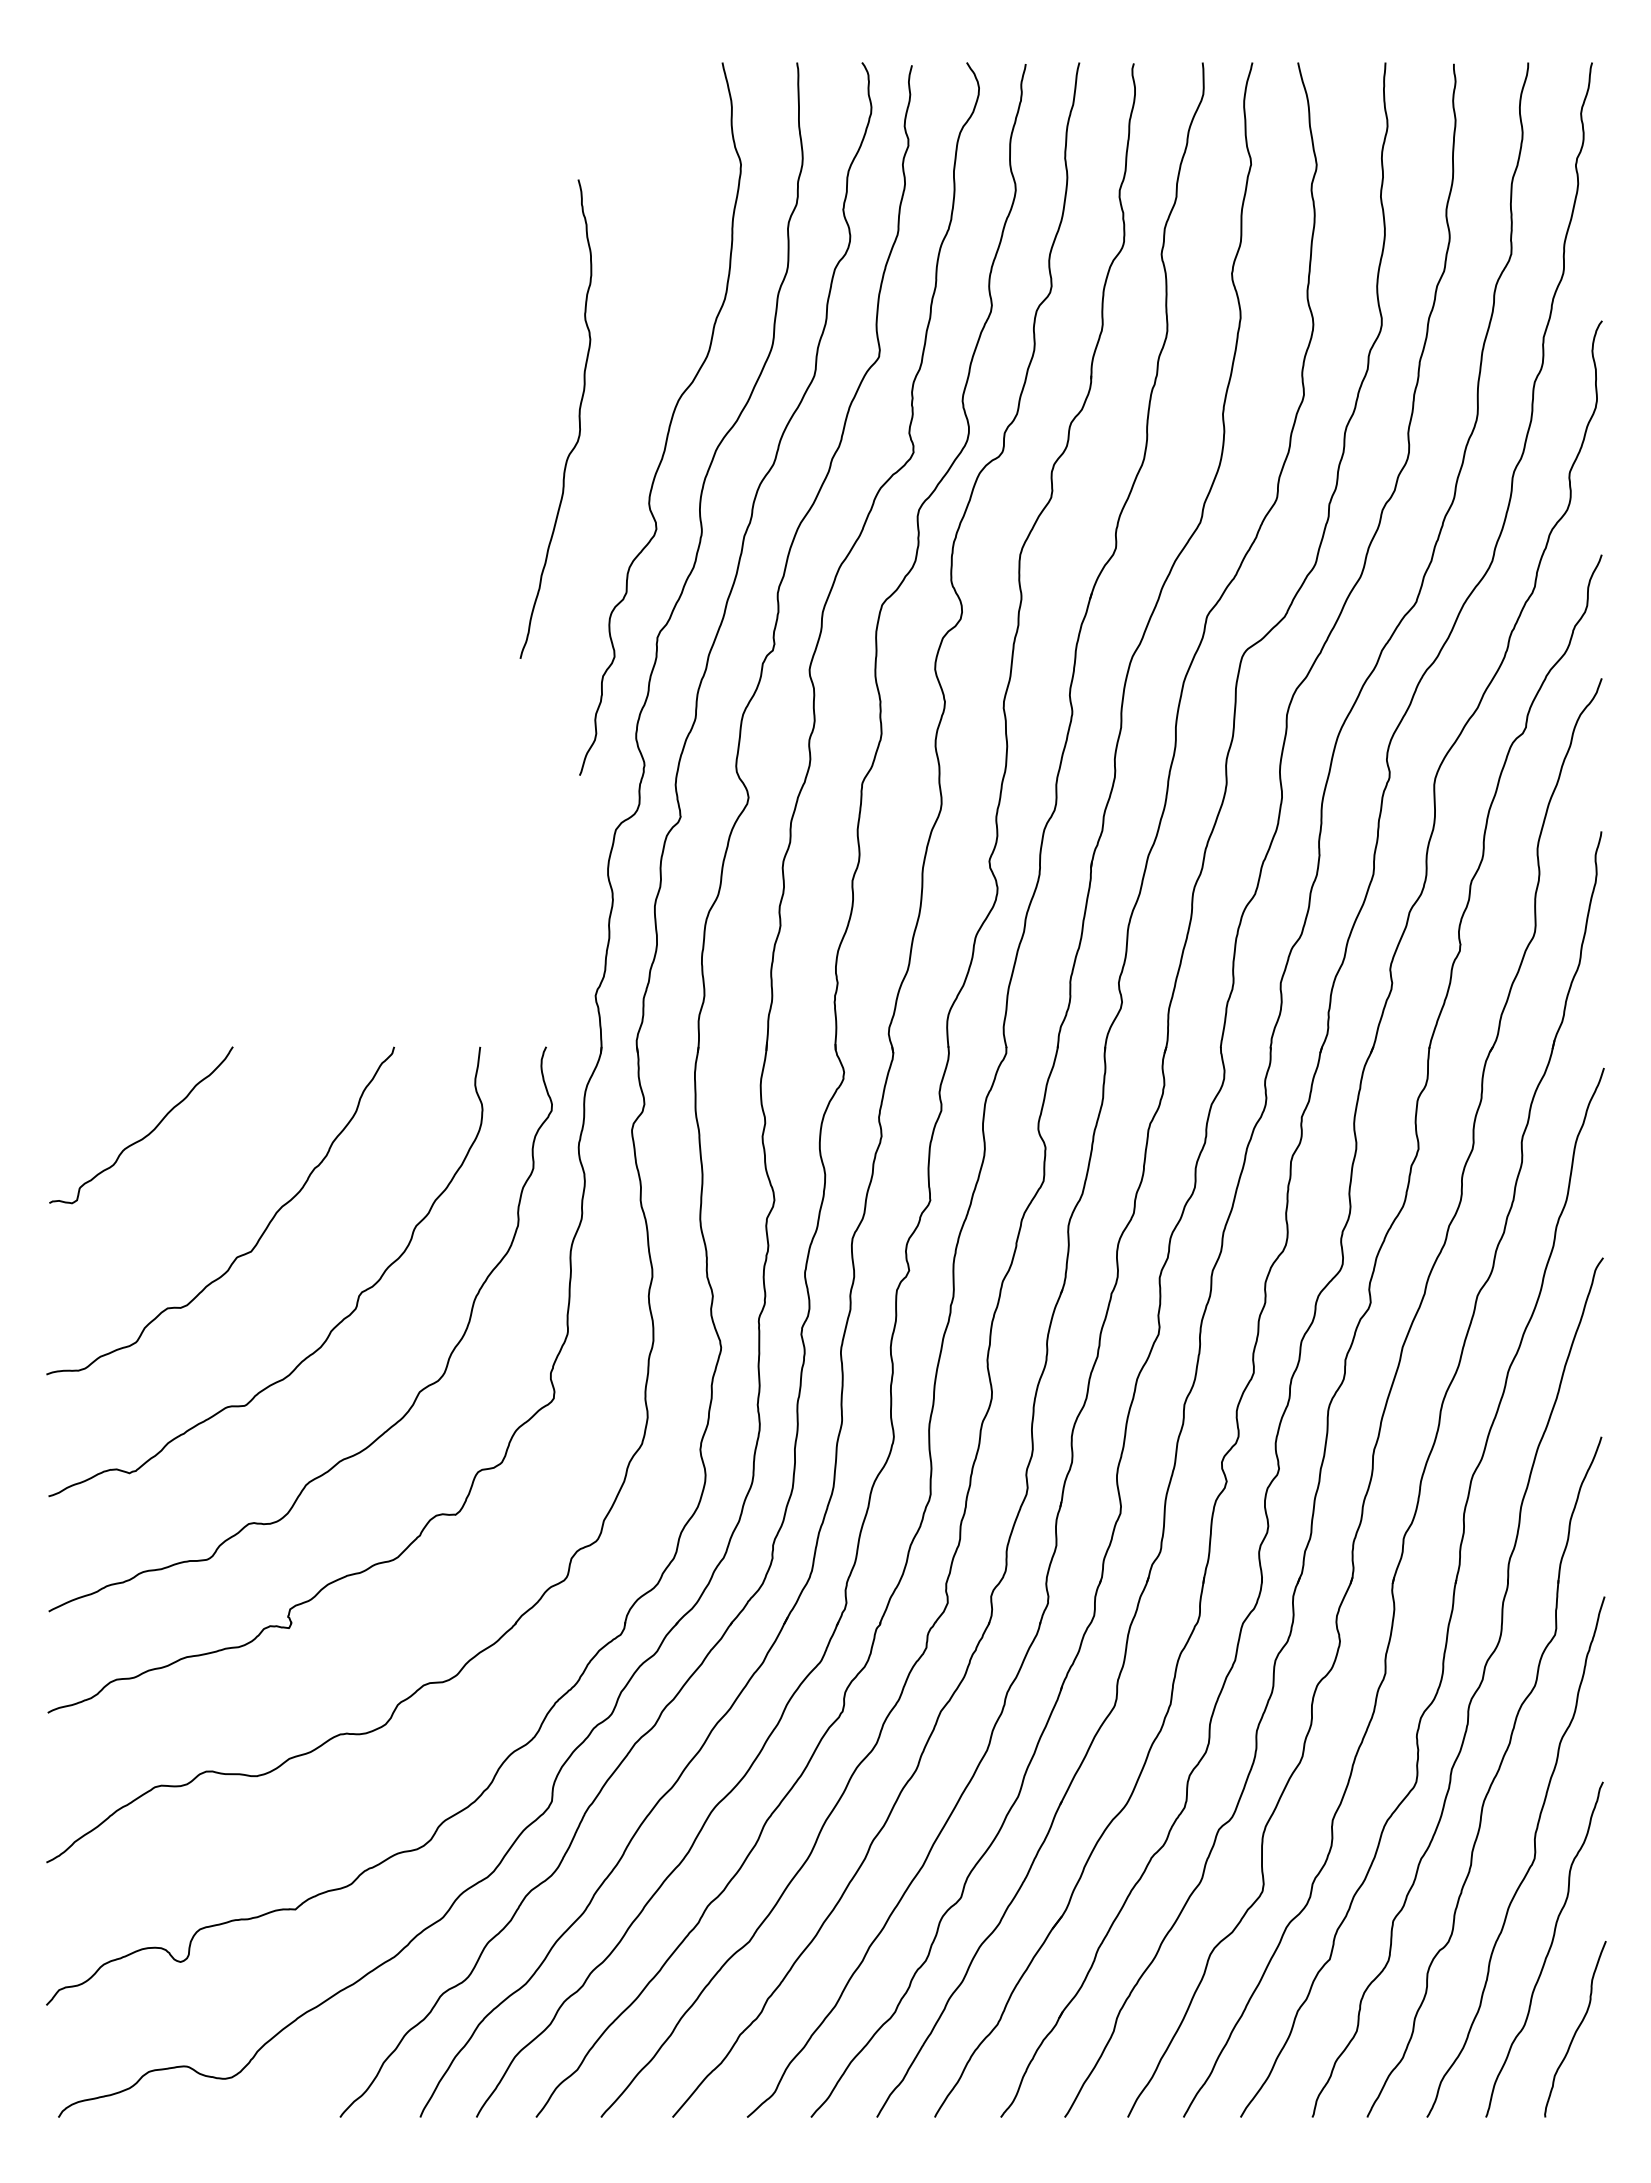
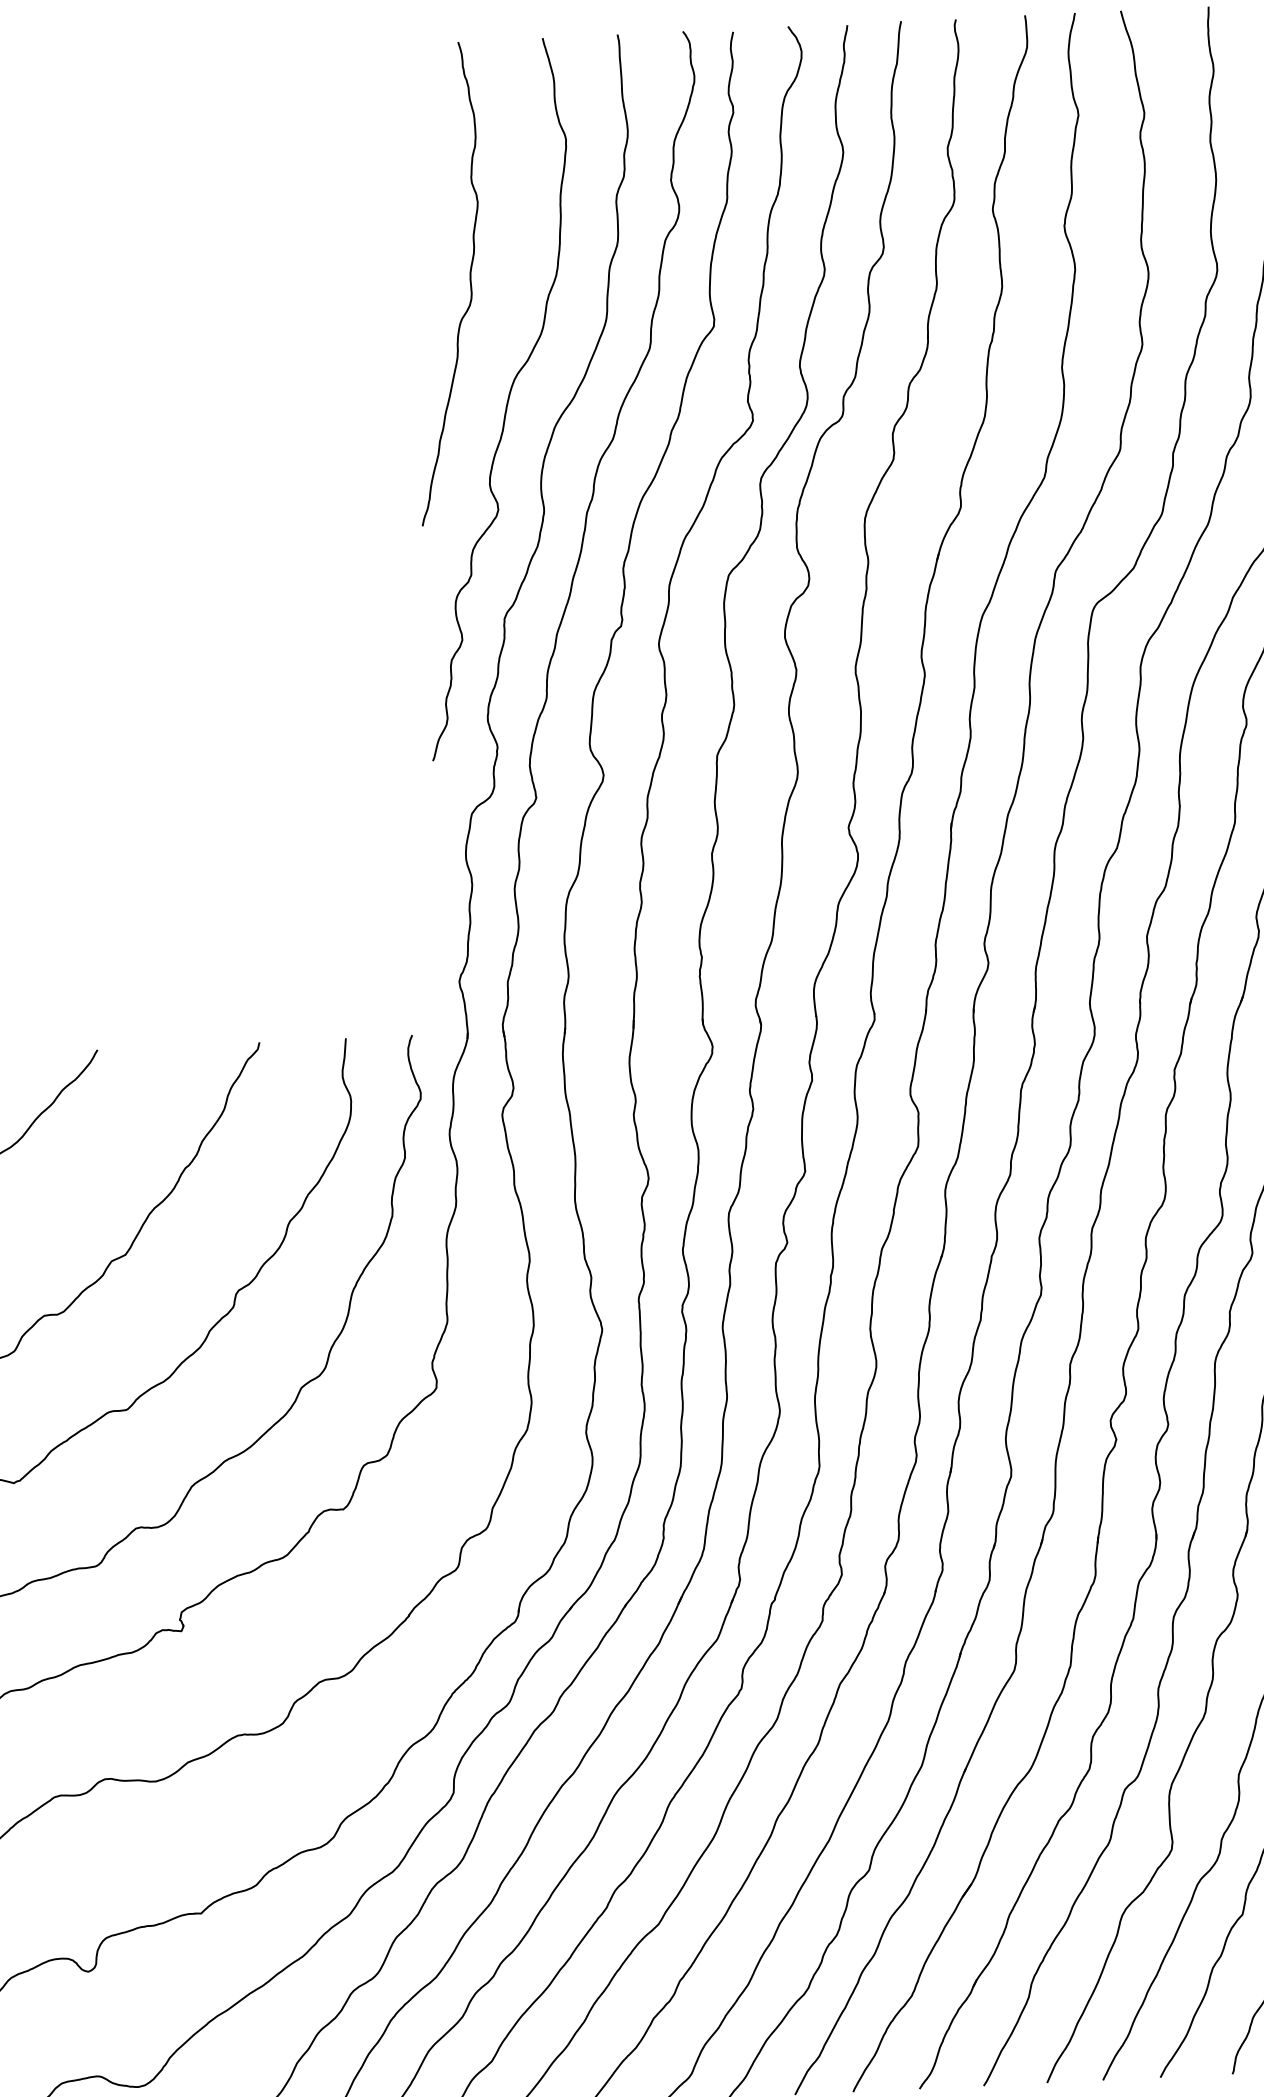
curve: (578, 418) -> (469, 282), moved

